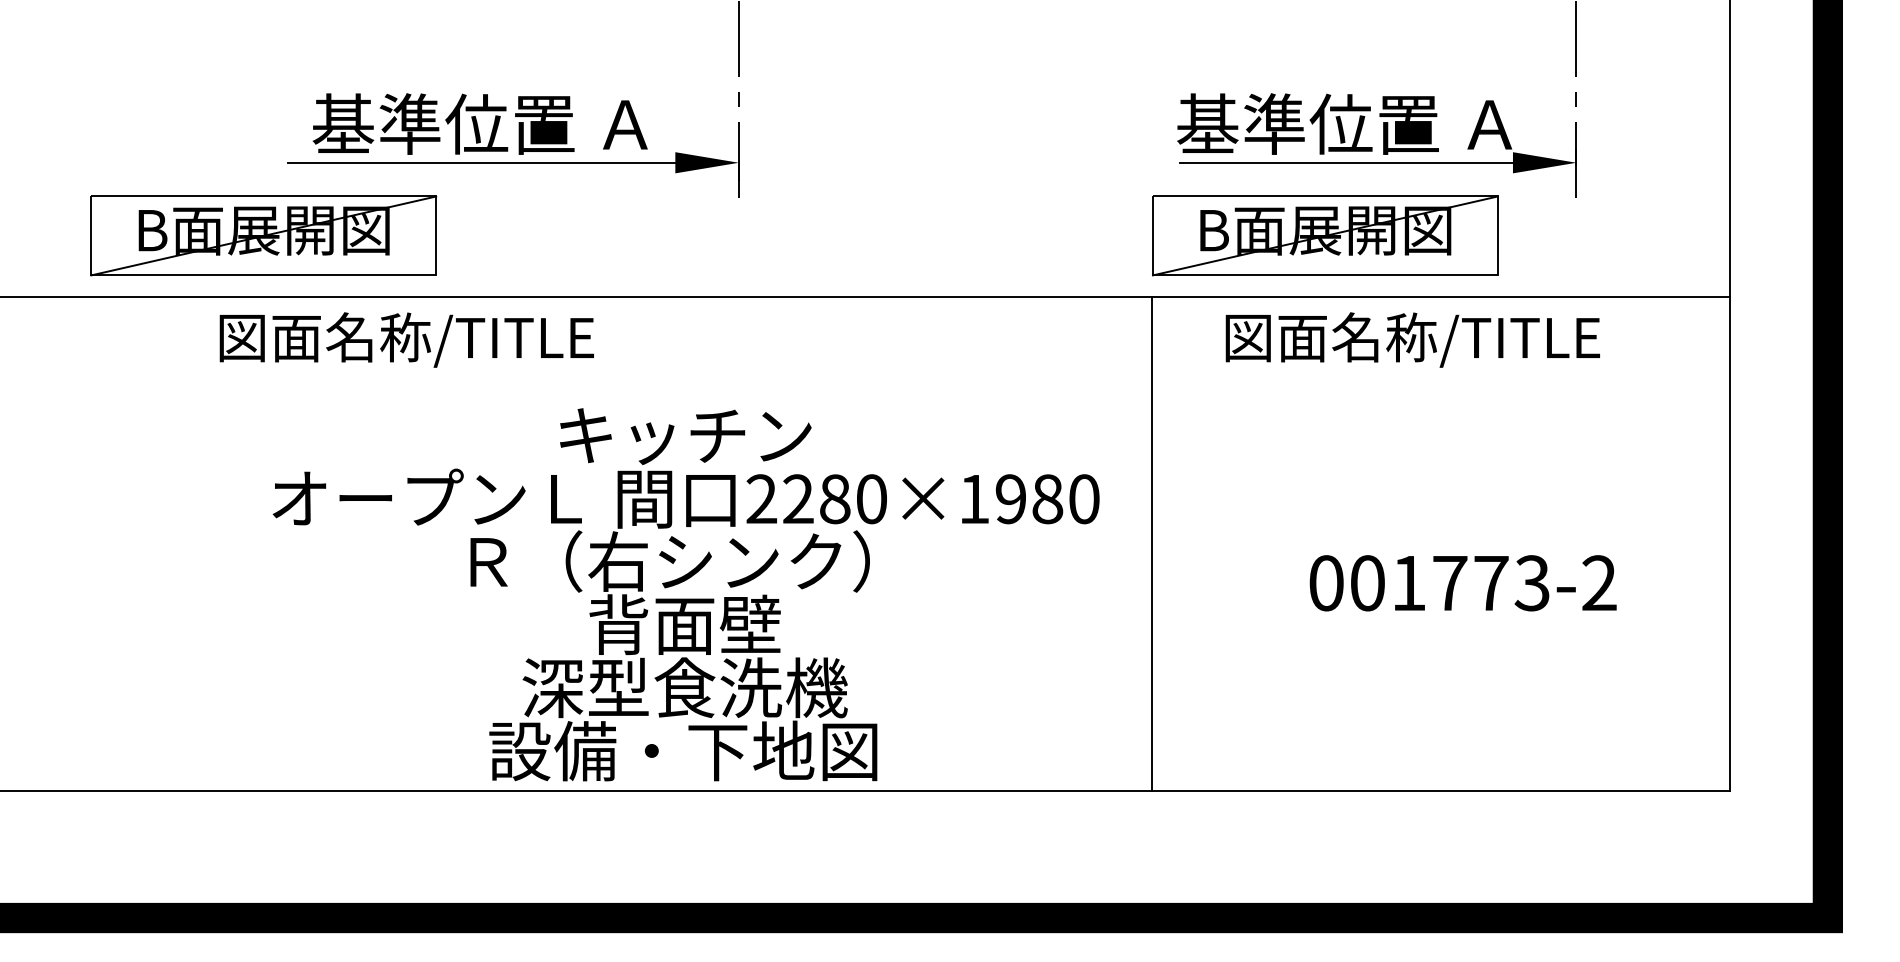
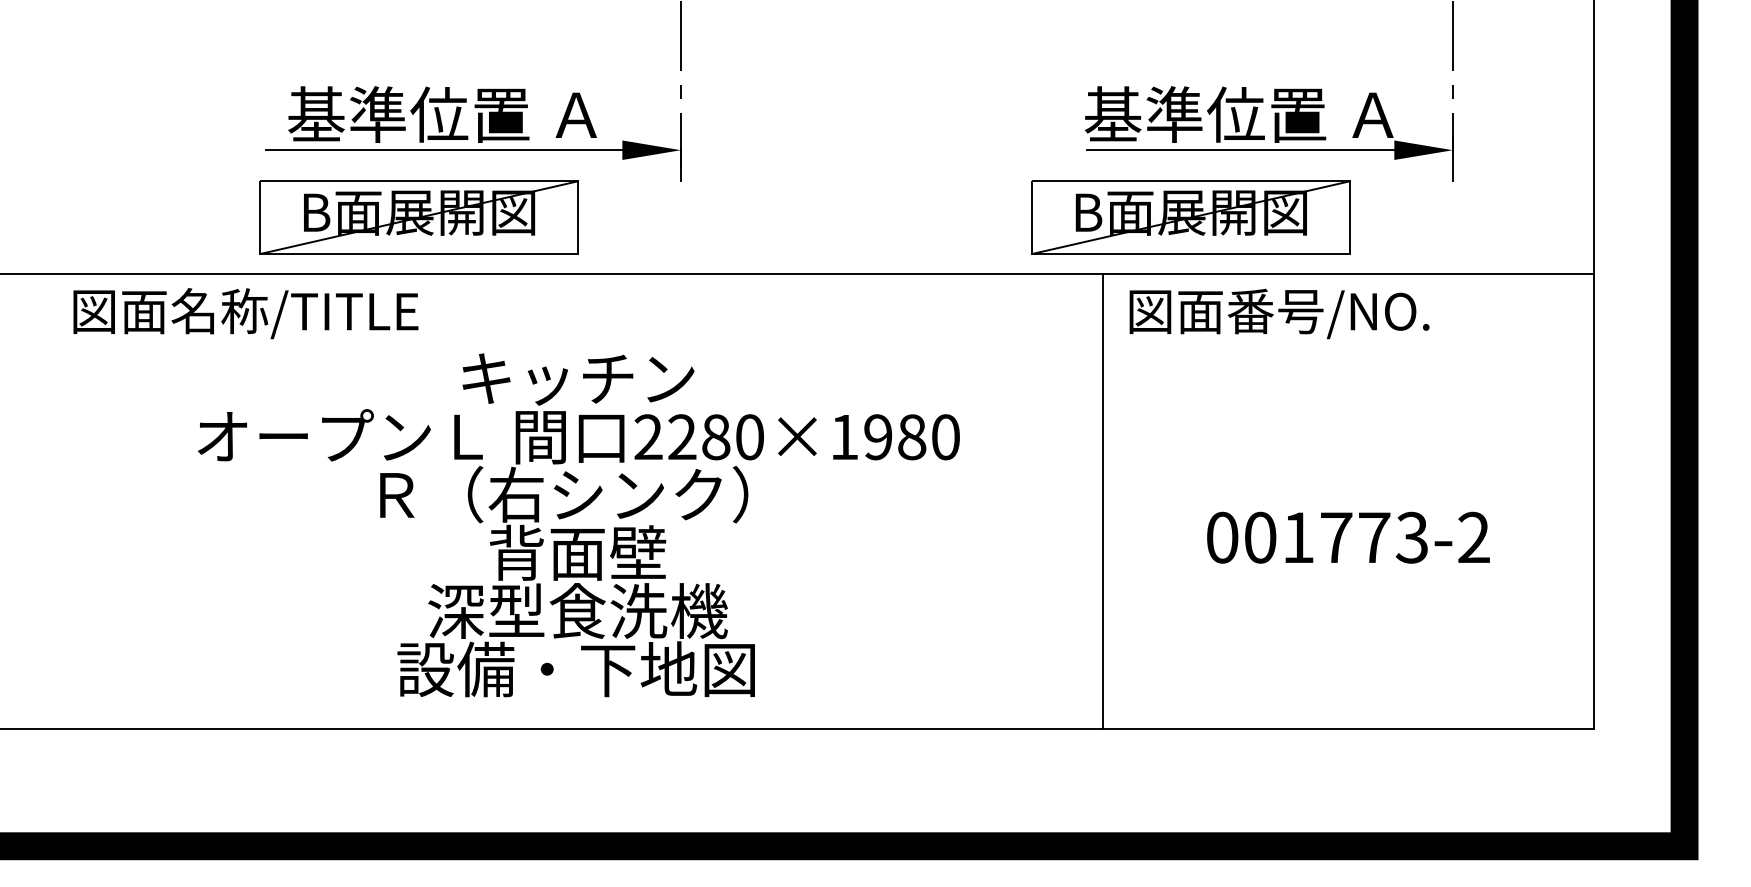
part: (263, 235) -> (418, 217), moved
part: (1325, 235) -> (1191, 217), moved
text: (1466, 337) -> (1351, 311), 図面名称/TITLE -> 図面番号/NO.
text: (406, 339) -> (245, 313), moved
line: (1151, 543) -> (1102, 501), moved
text: (685, 594) -> (578, 525), moved

